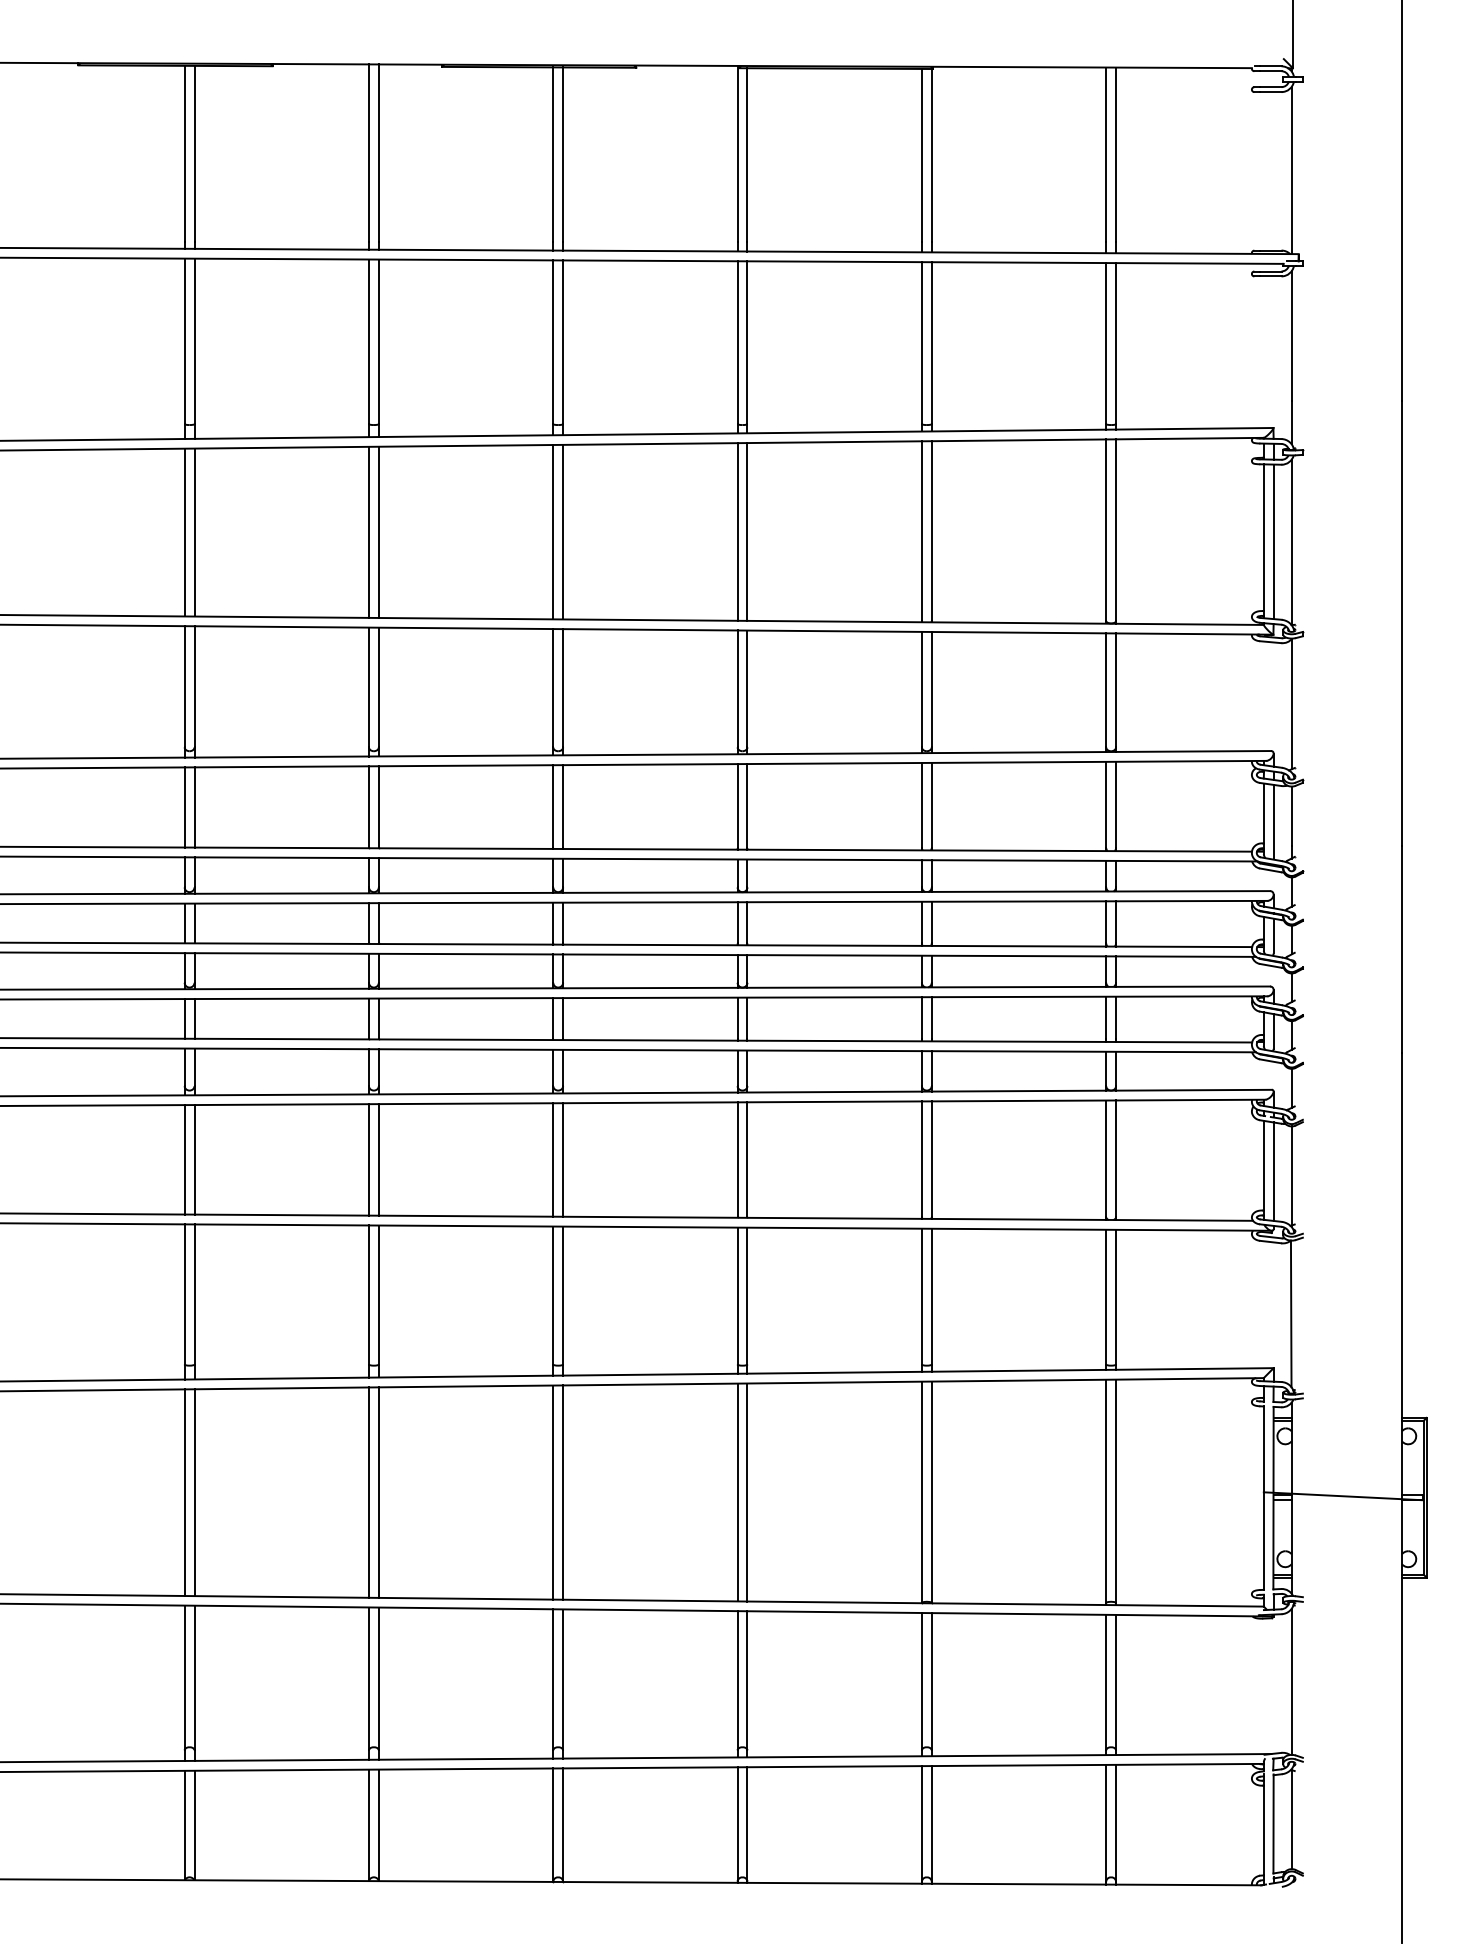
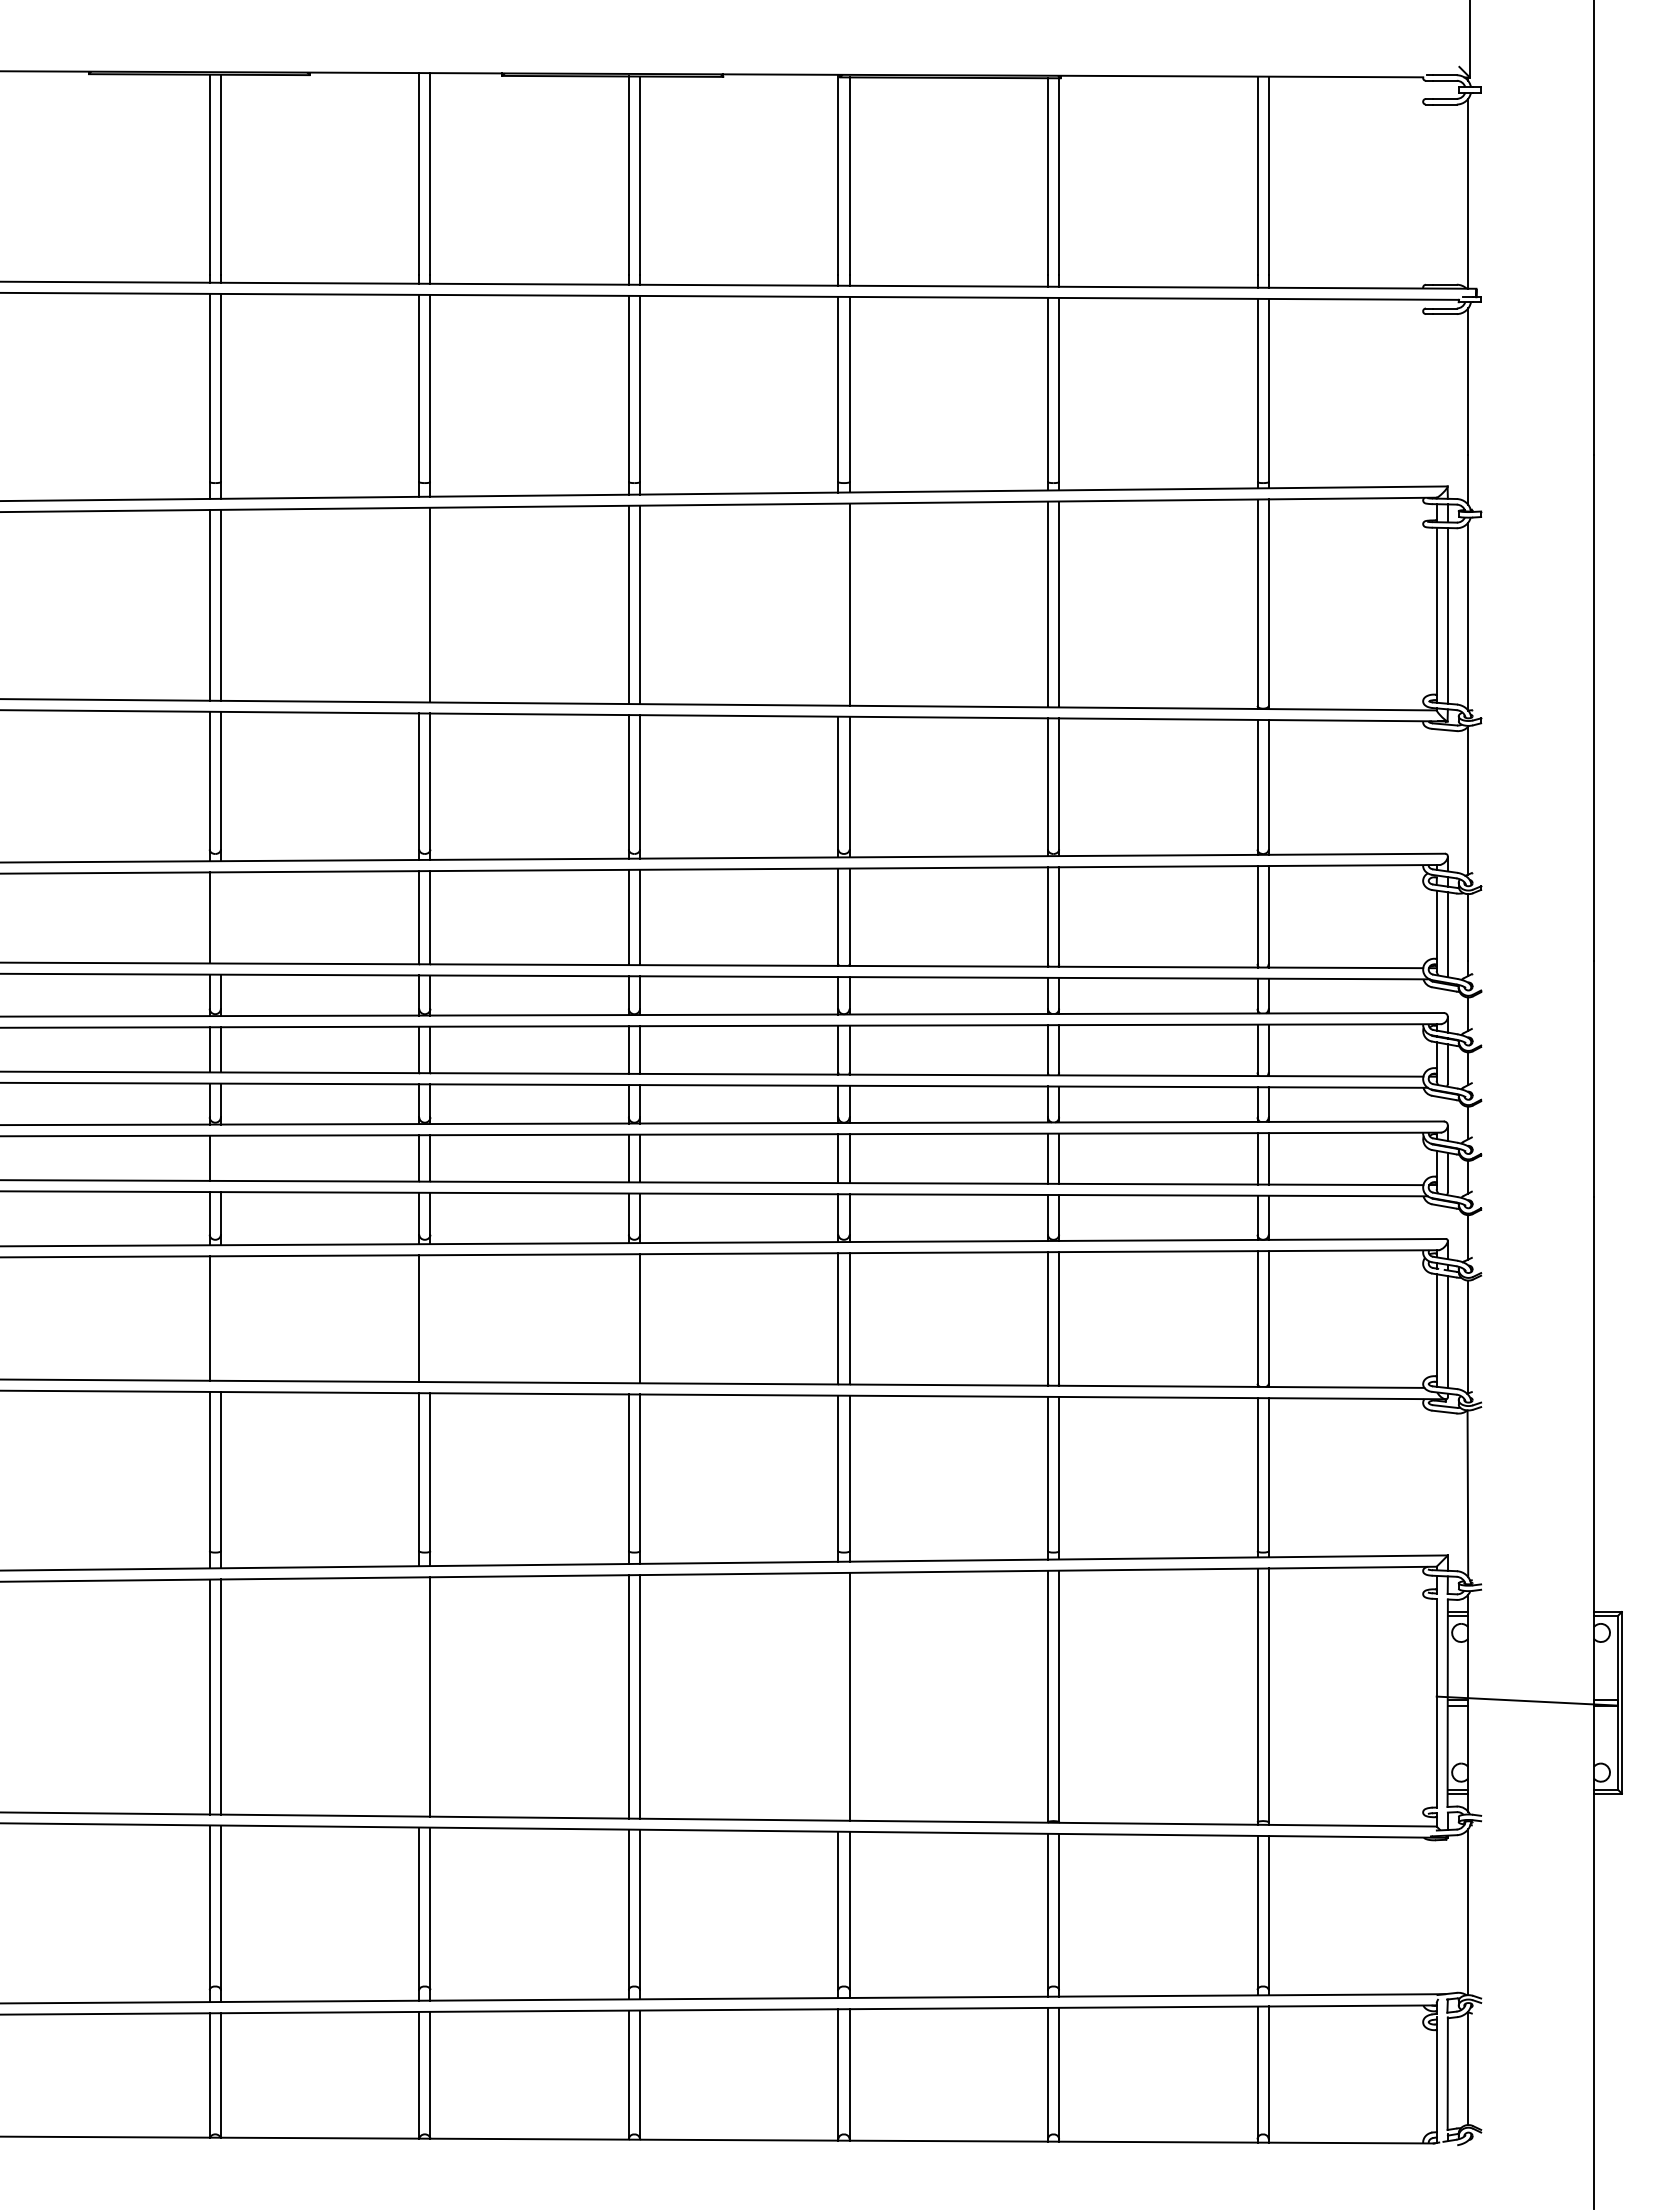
line: (369, 531) -> (419, 604), removed
line: (737, 531) -> (838, 604), removed
line: (194, 807) -> (220, 917), removed
line: (194, 1018) -> (220, 1157), removed
line: (194, 1159) -> (220, 1318), removed
line: (378, 1159) -> (430, 1318), removed
line: (553, 1159) -> (628, 1318), removed
line: (369, 1492) -> (419, 1696), removed
line: (737, 1492) -> (838, 1696), removed

